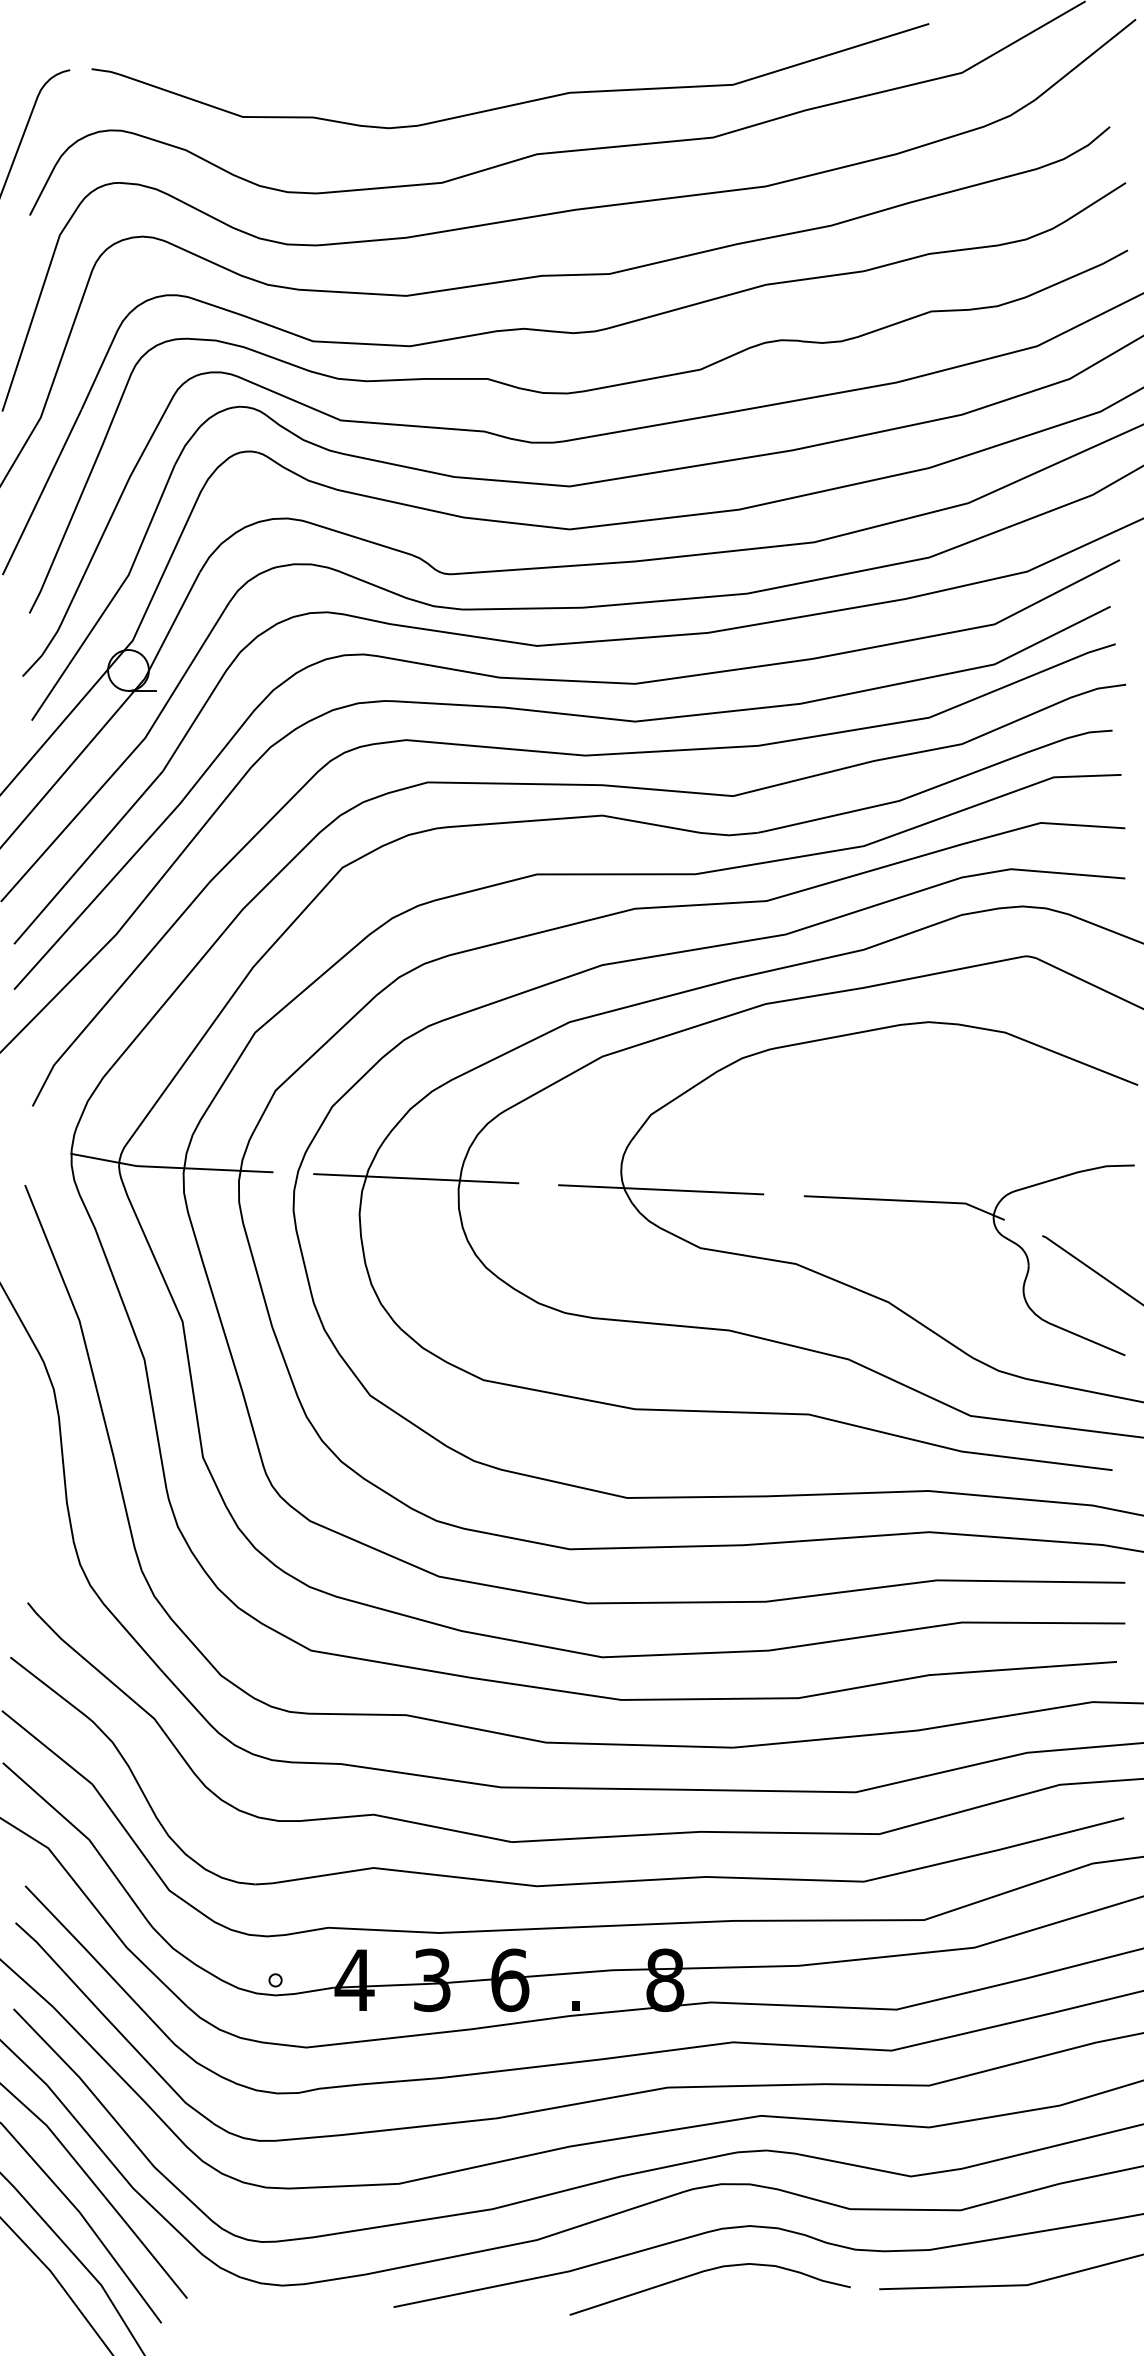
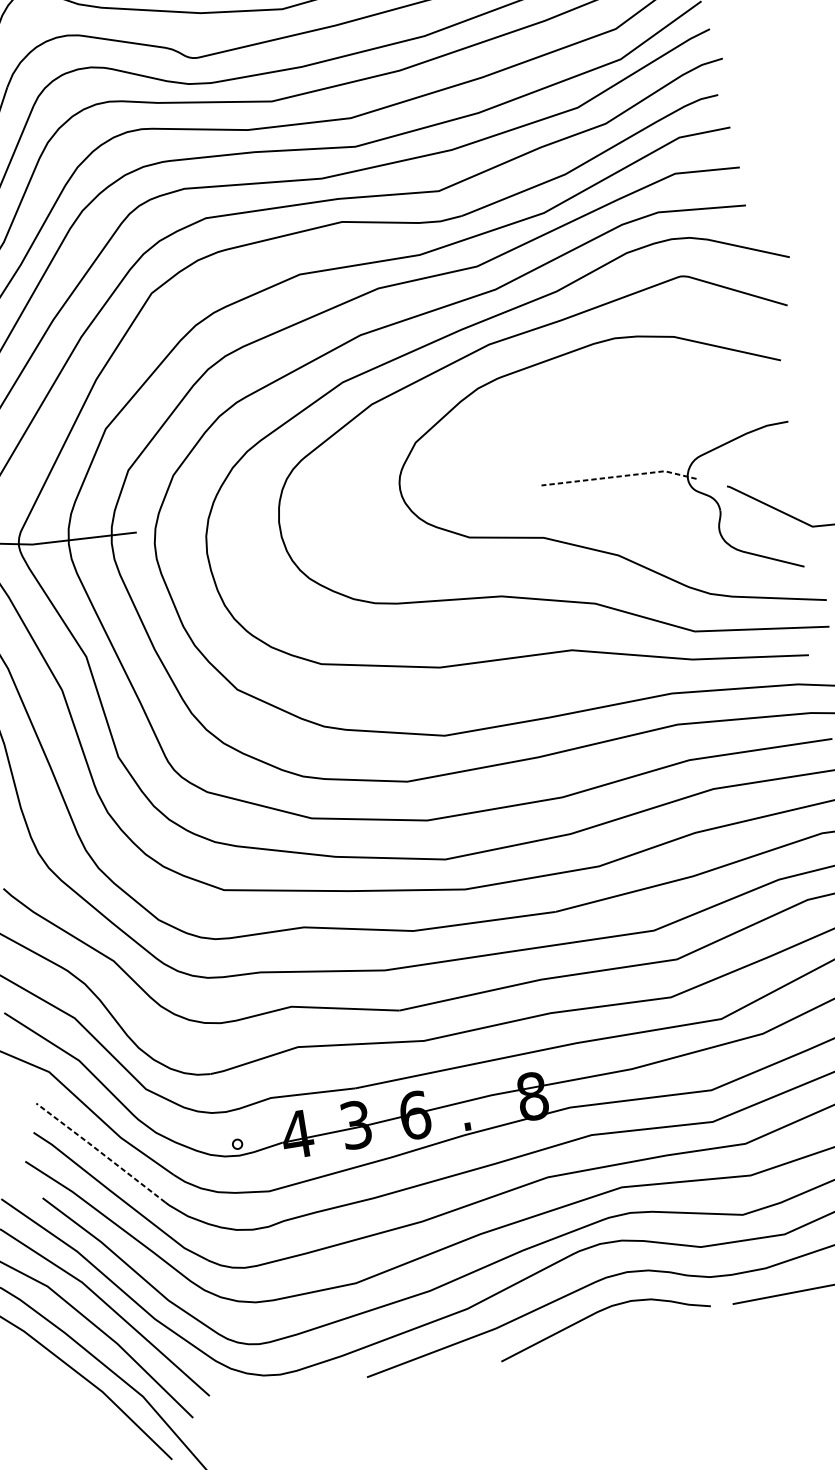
line: (416, 1178) -> (245, 519), removed
line: (661, 1189) -> (432, 497), removed
line: (906, 1200) -> (619, 476), solid -> dashed
line: (97, 1962) -> (100, 1152), solid -> dashed

